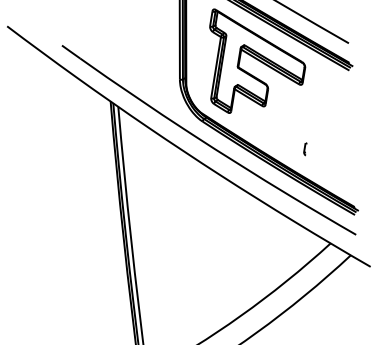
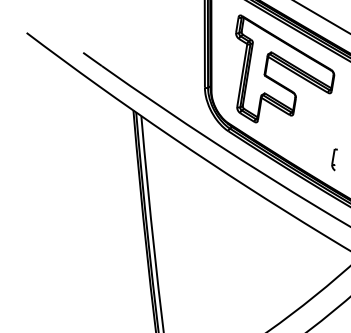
part: (305, 149) -> (334, 160), size x1.67

